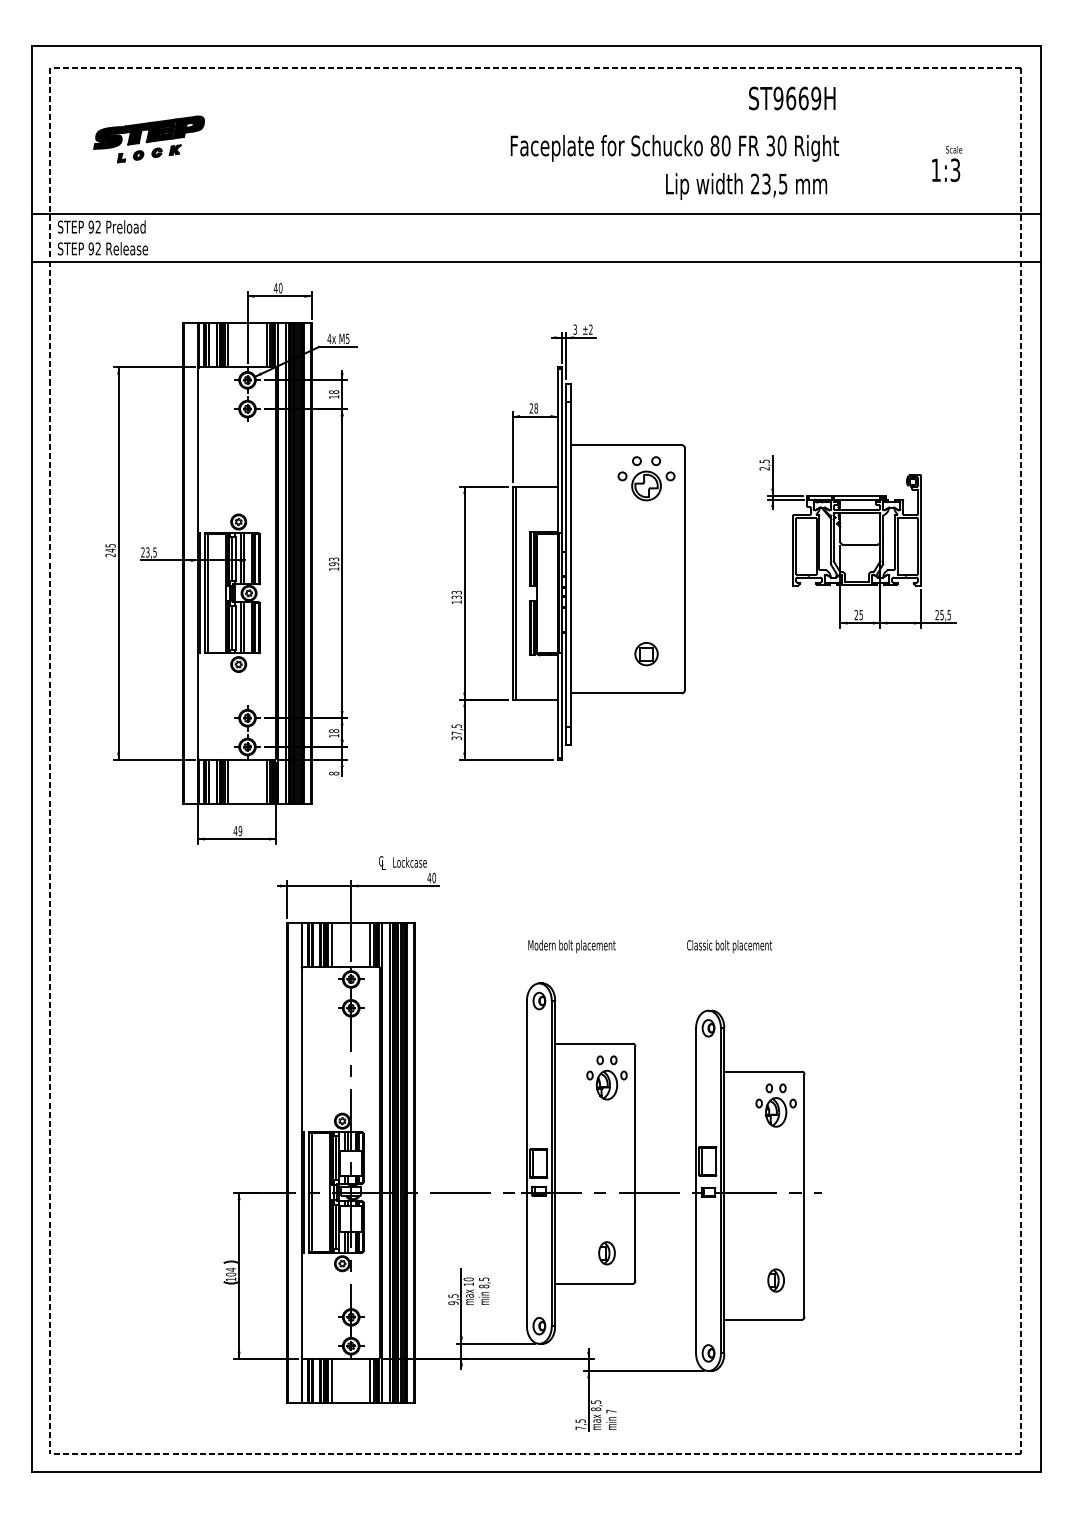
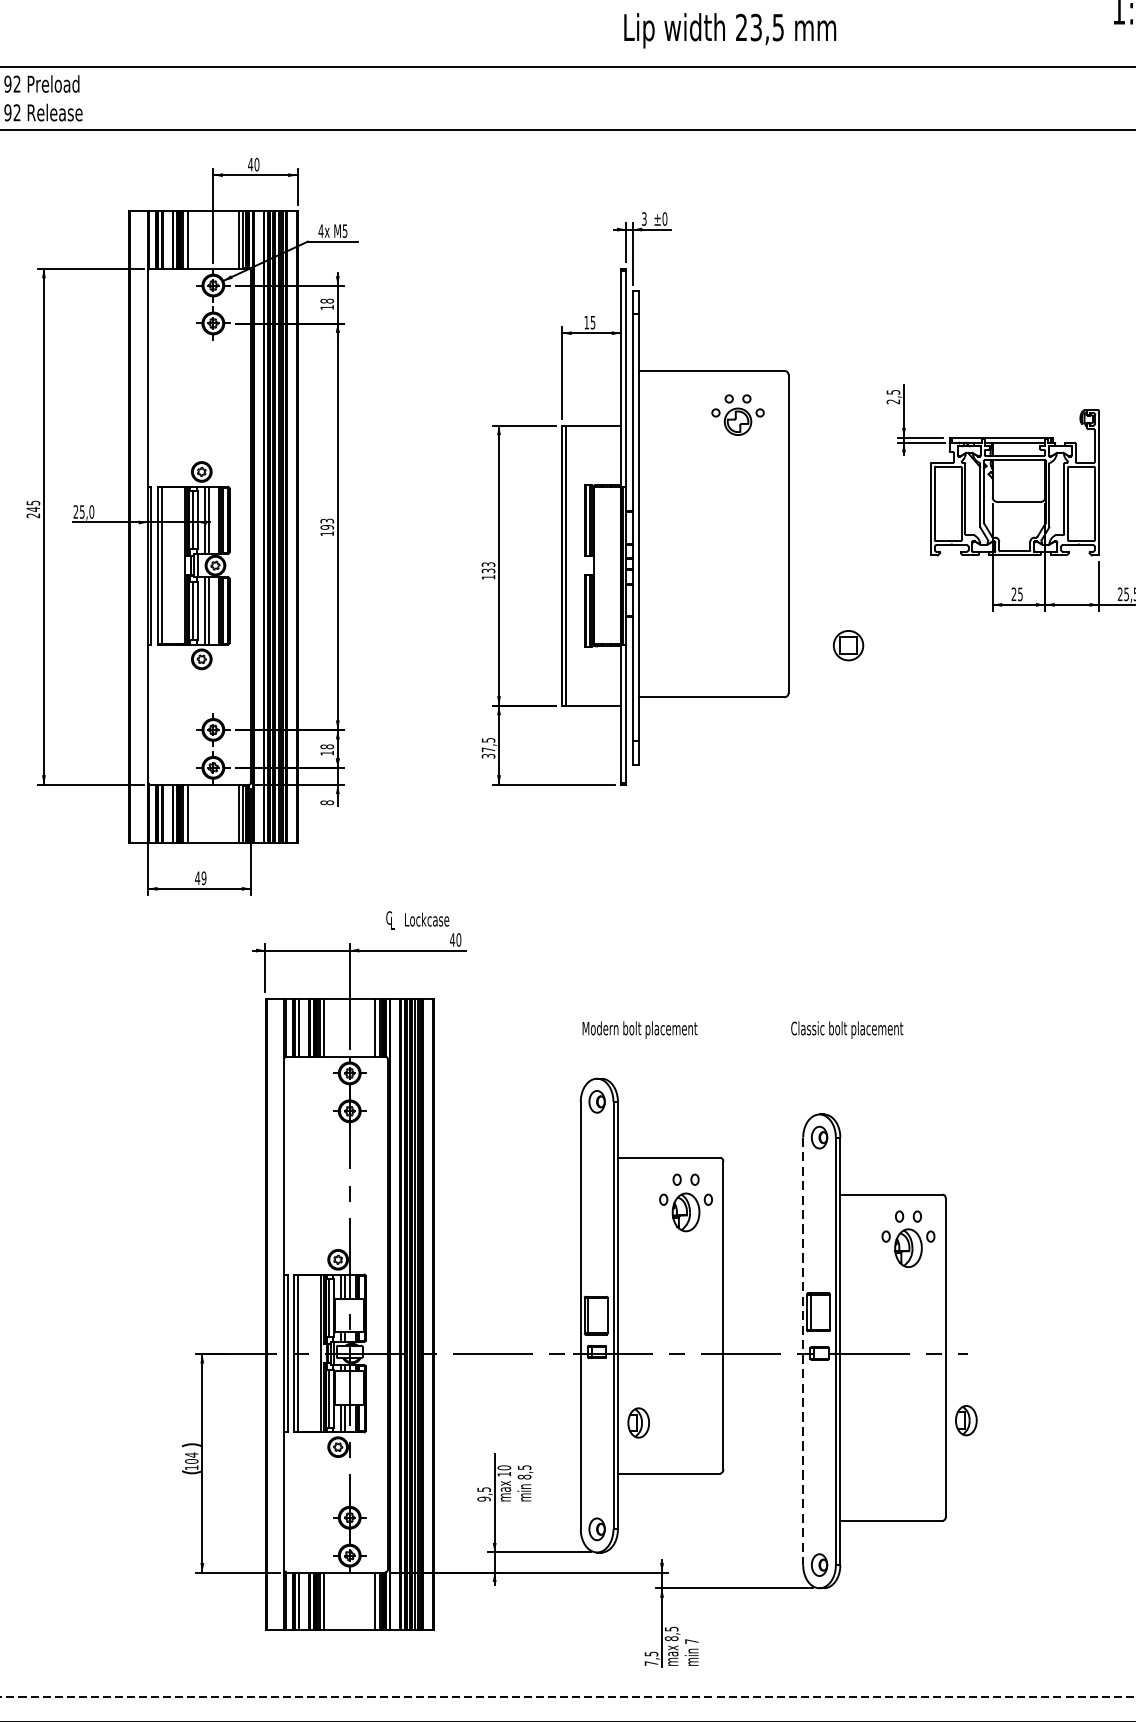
text: (746, 186) -> (730, 30), moved
text: (590, 329) -> (664, 218), ±2 -> ±0
text: (533, 408) -> (589, 322), 28 -> 15
part: (646, 478) -> (738, 414), size x0.7
text: (151, 552) -> (87, 512), 23,5 -> 25,0
part: (646, 654) -> (848, 646), moved
line: (696, 1190) -> (803, 1350), solid -> dashed
part: (606, 1253) -> (638, 1423), moved
part: (775, 1280) -> (965, 1420), moved

